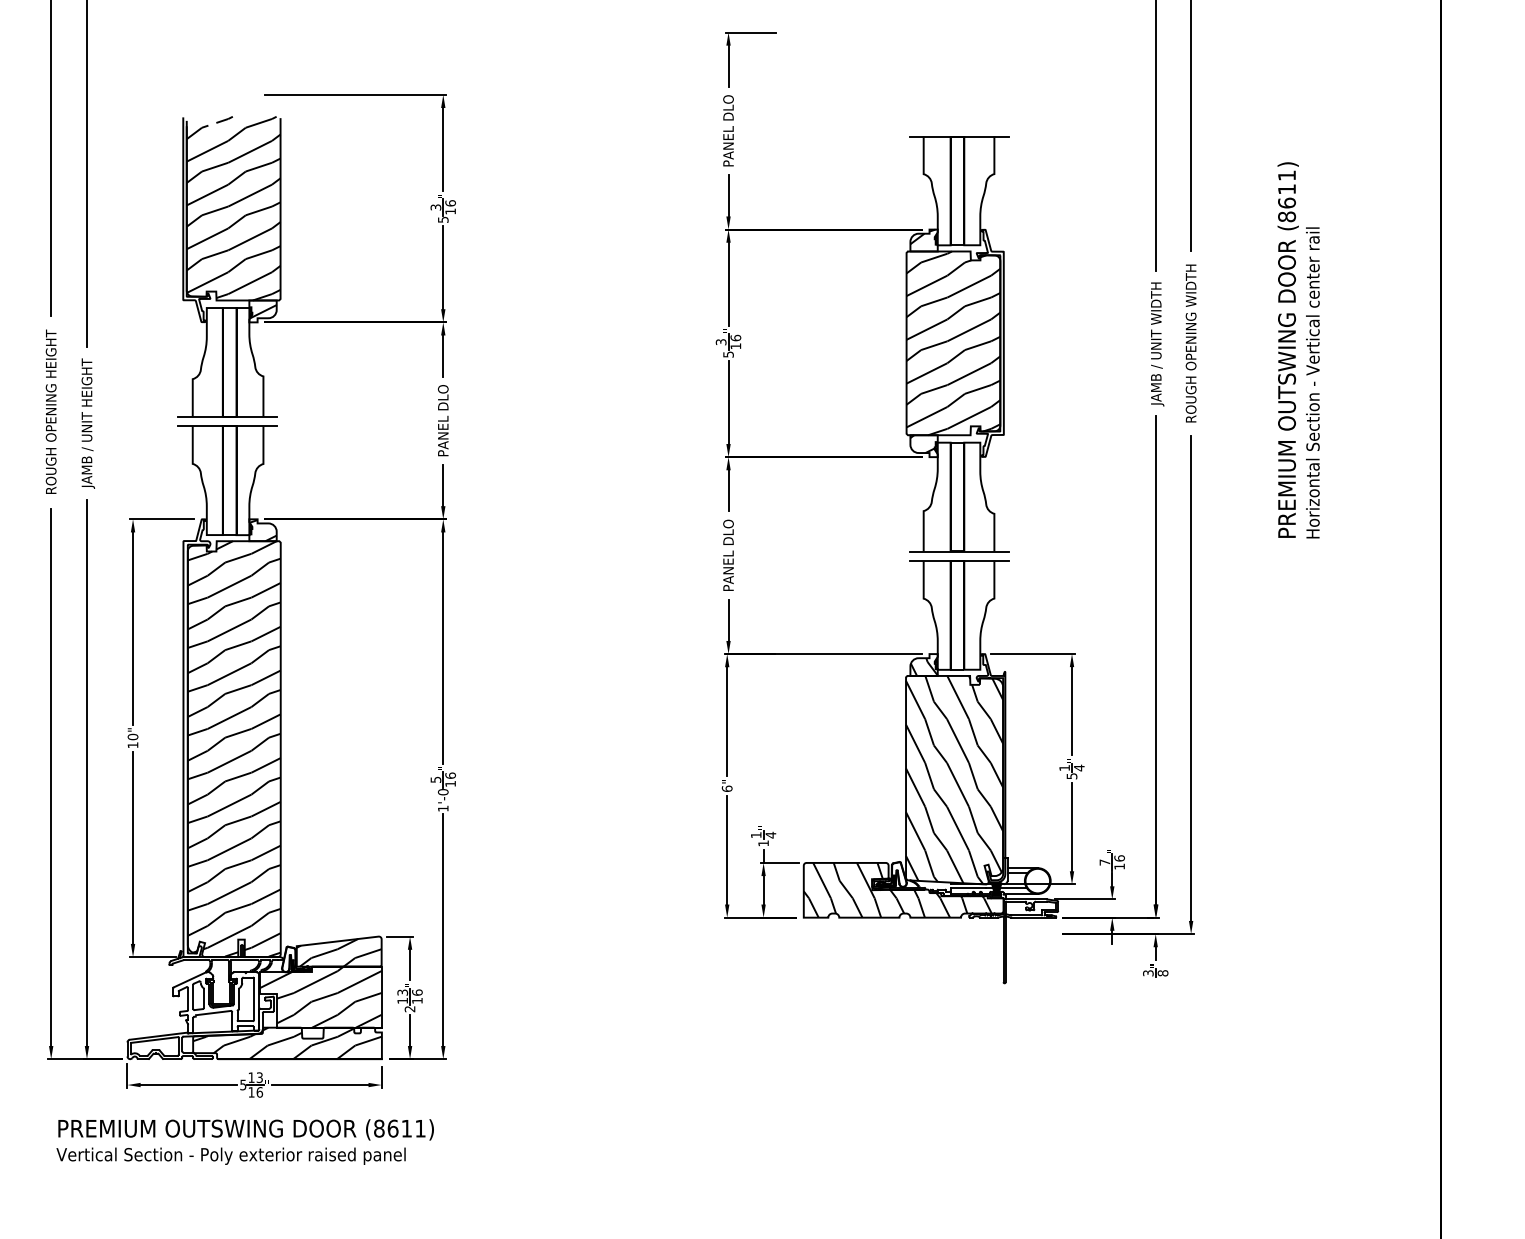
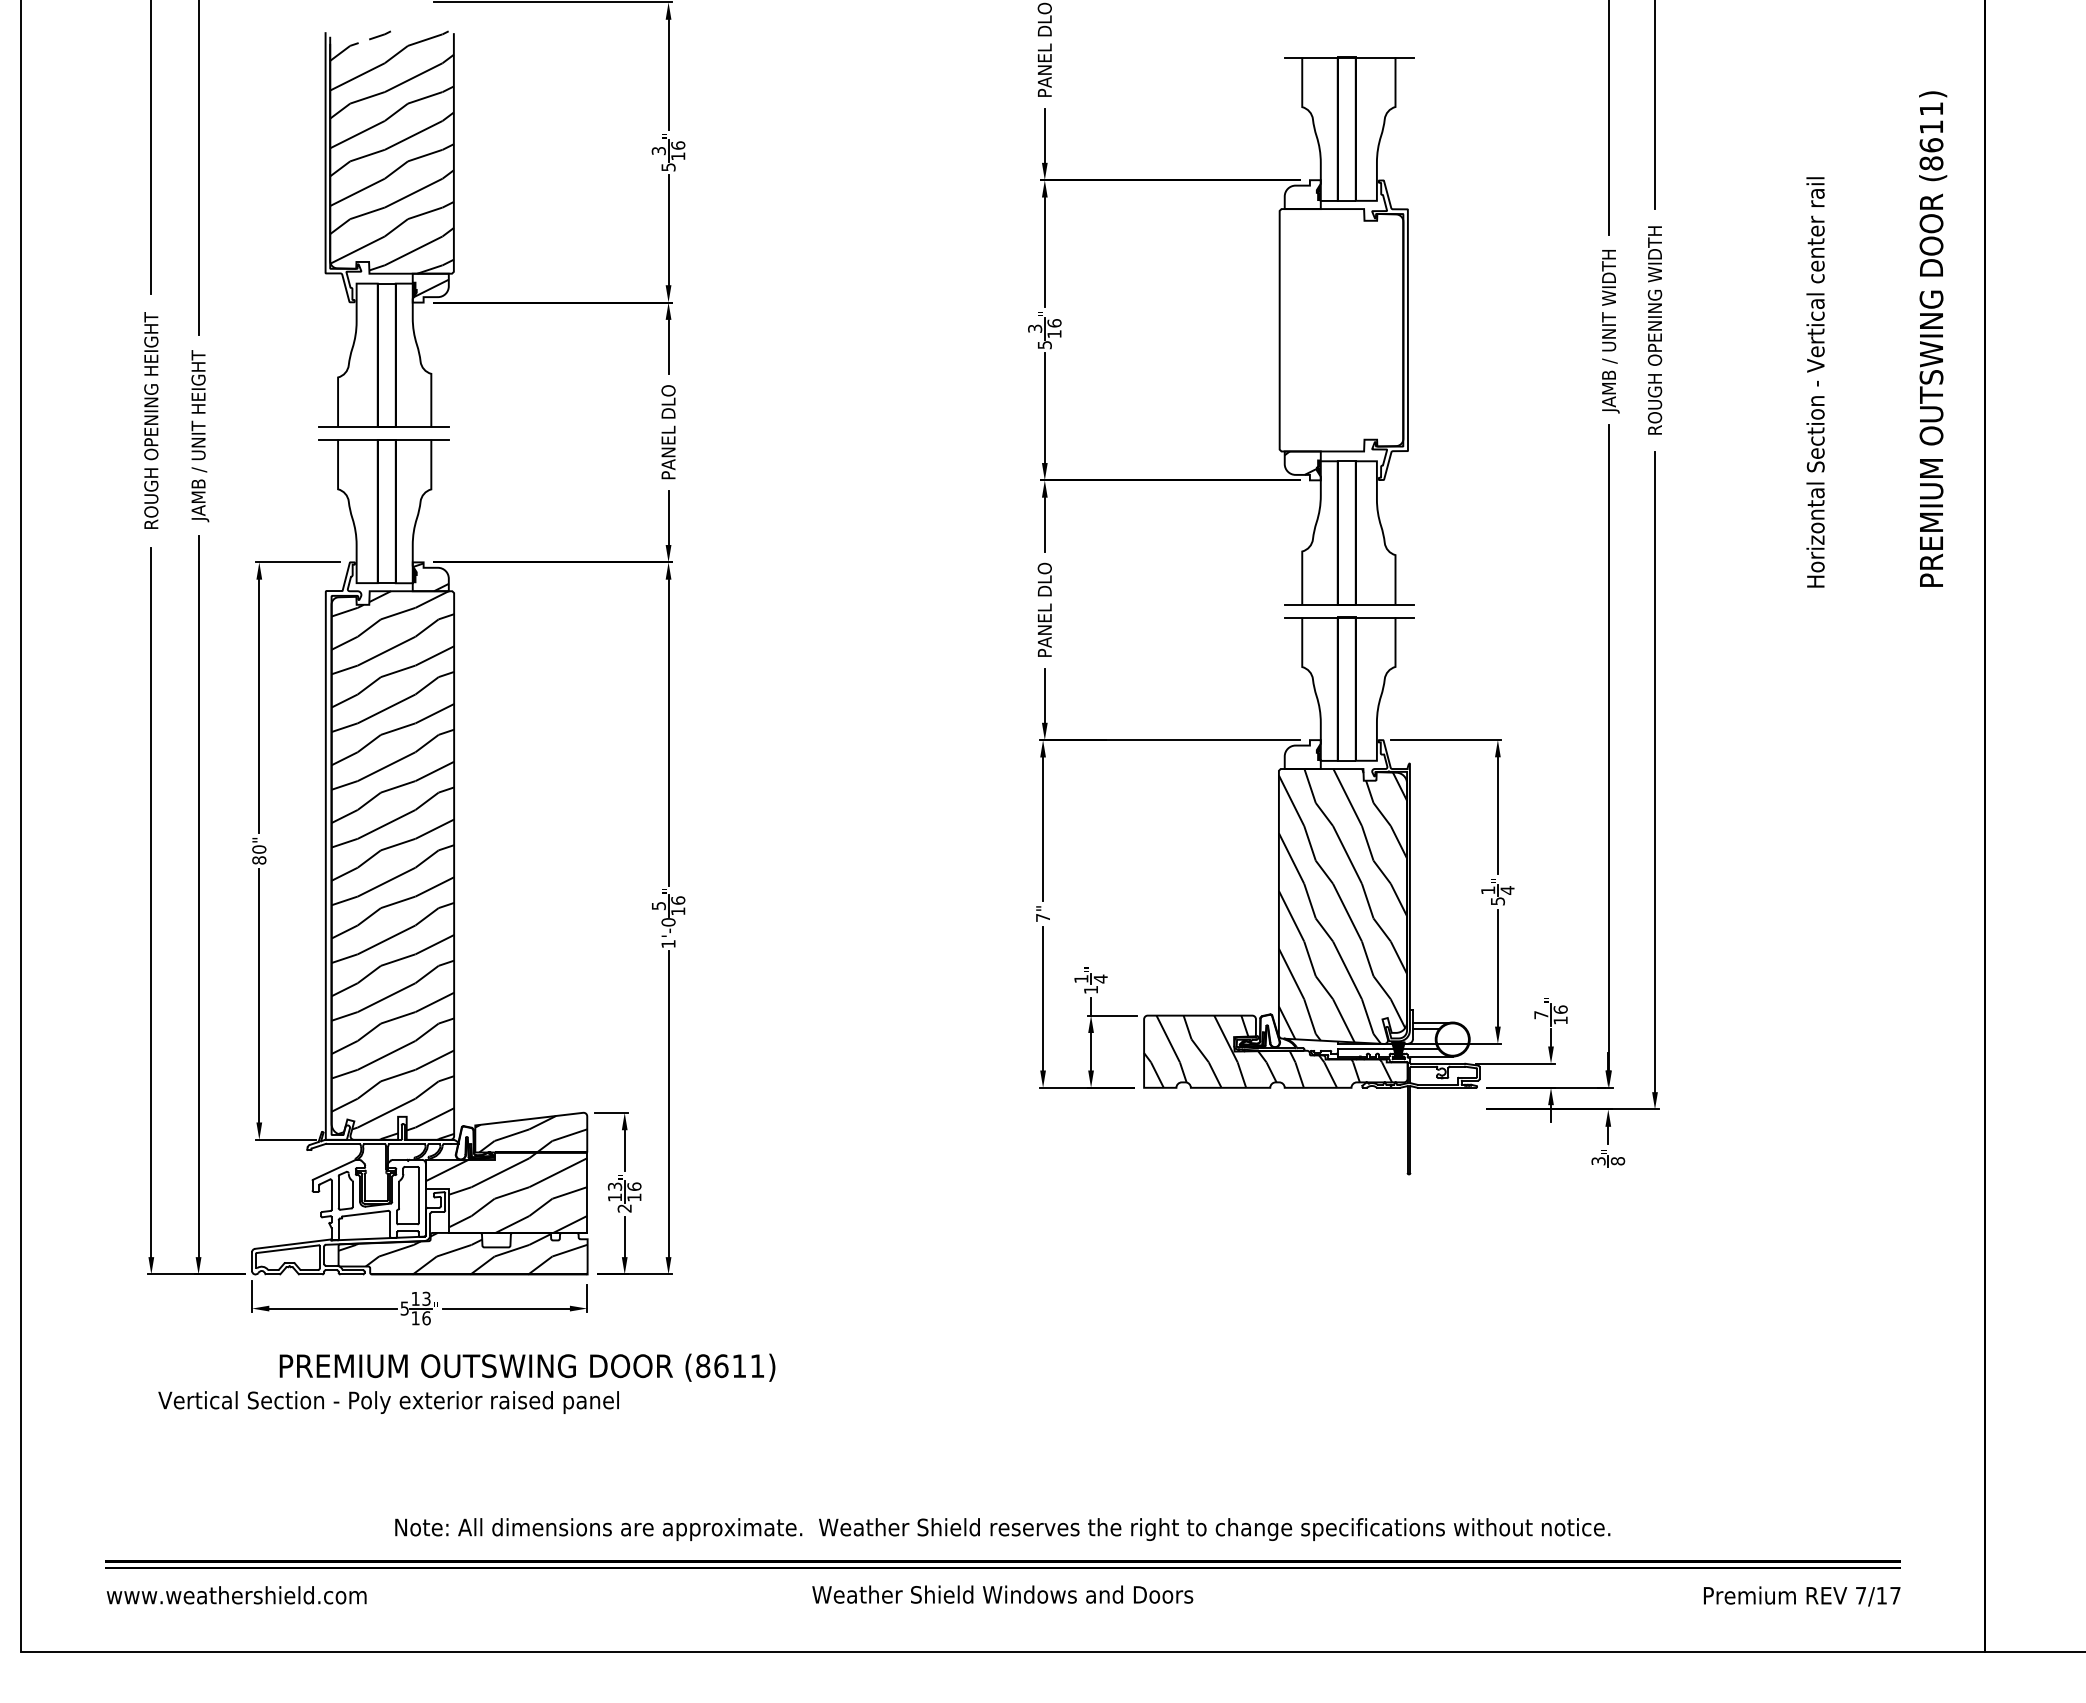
hatch: (922, 236) -> (1300, 189), removed
hatch: (953, 343) -> (1341, 330), removed
text: (1288, 349) -> (1933, 338), moved
hatch: (923, 667) -> (1302, 757), removed
text: (133, 745) -> (259, 860), 10" -> 80"
text: (727, 788) -> (1043, 917), 6" -> 7"
text: (246, 1129) -> (527, 1367), moved

